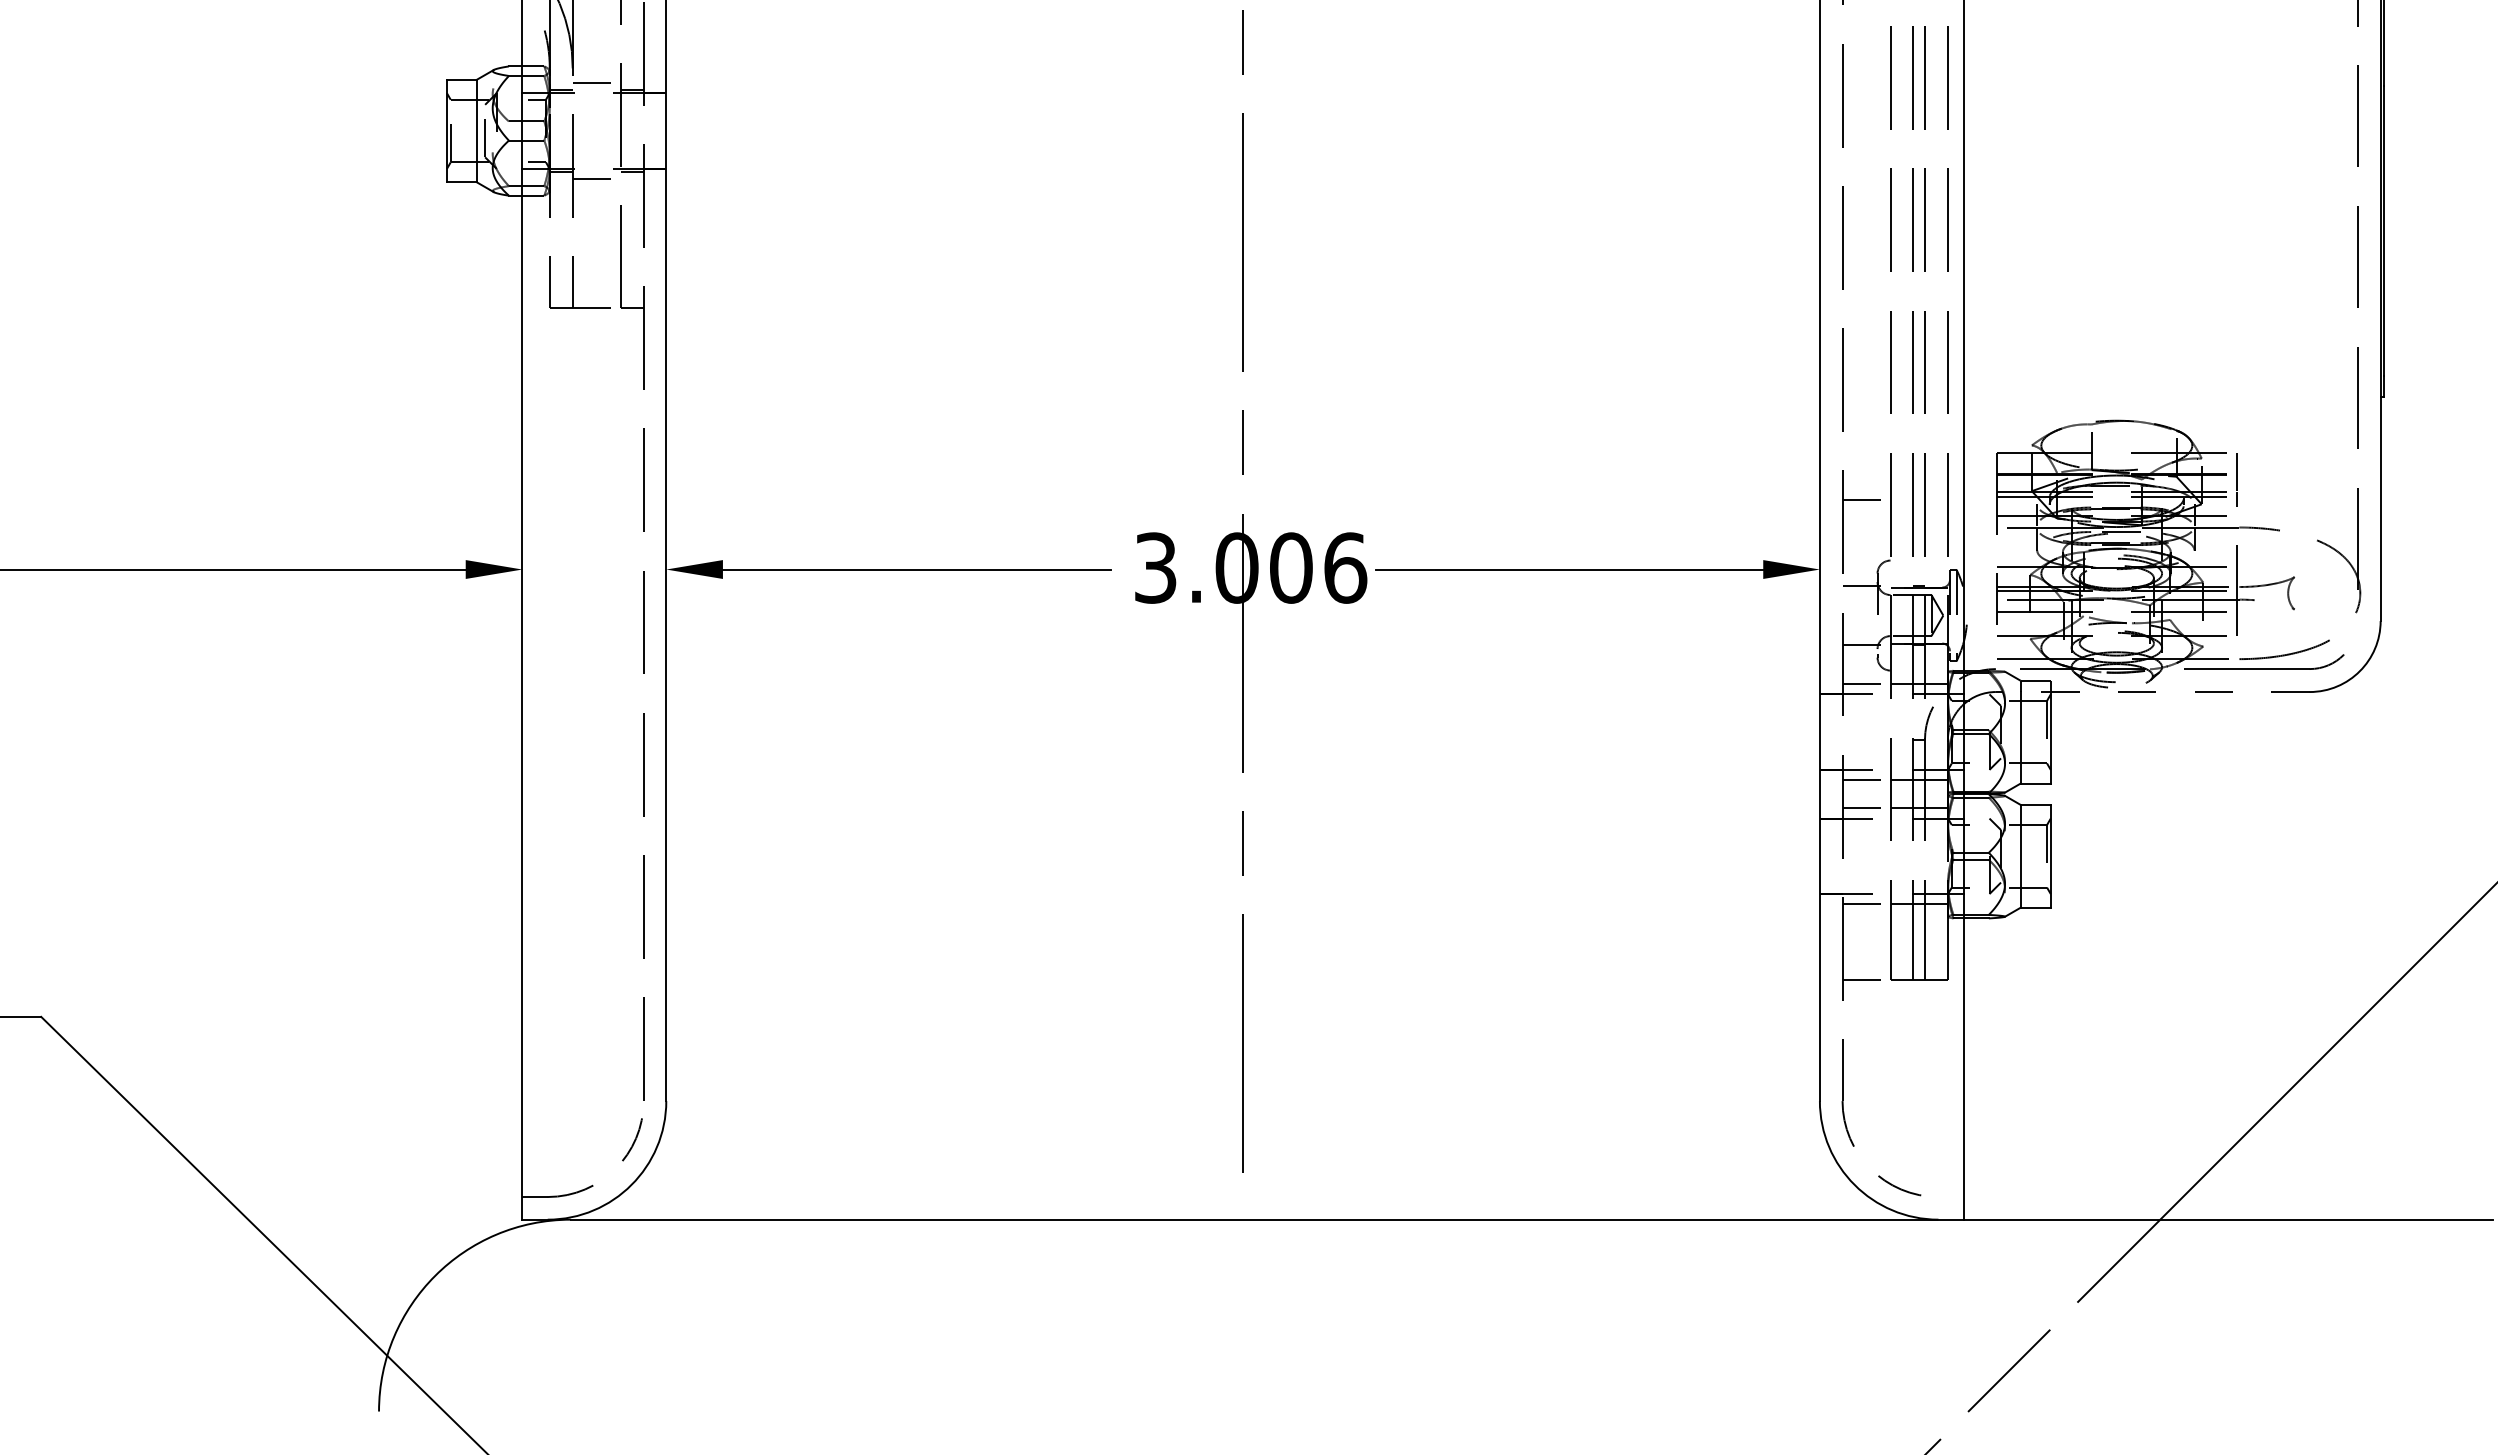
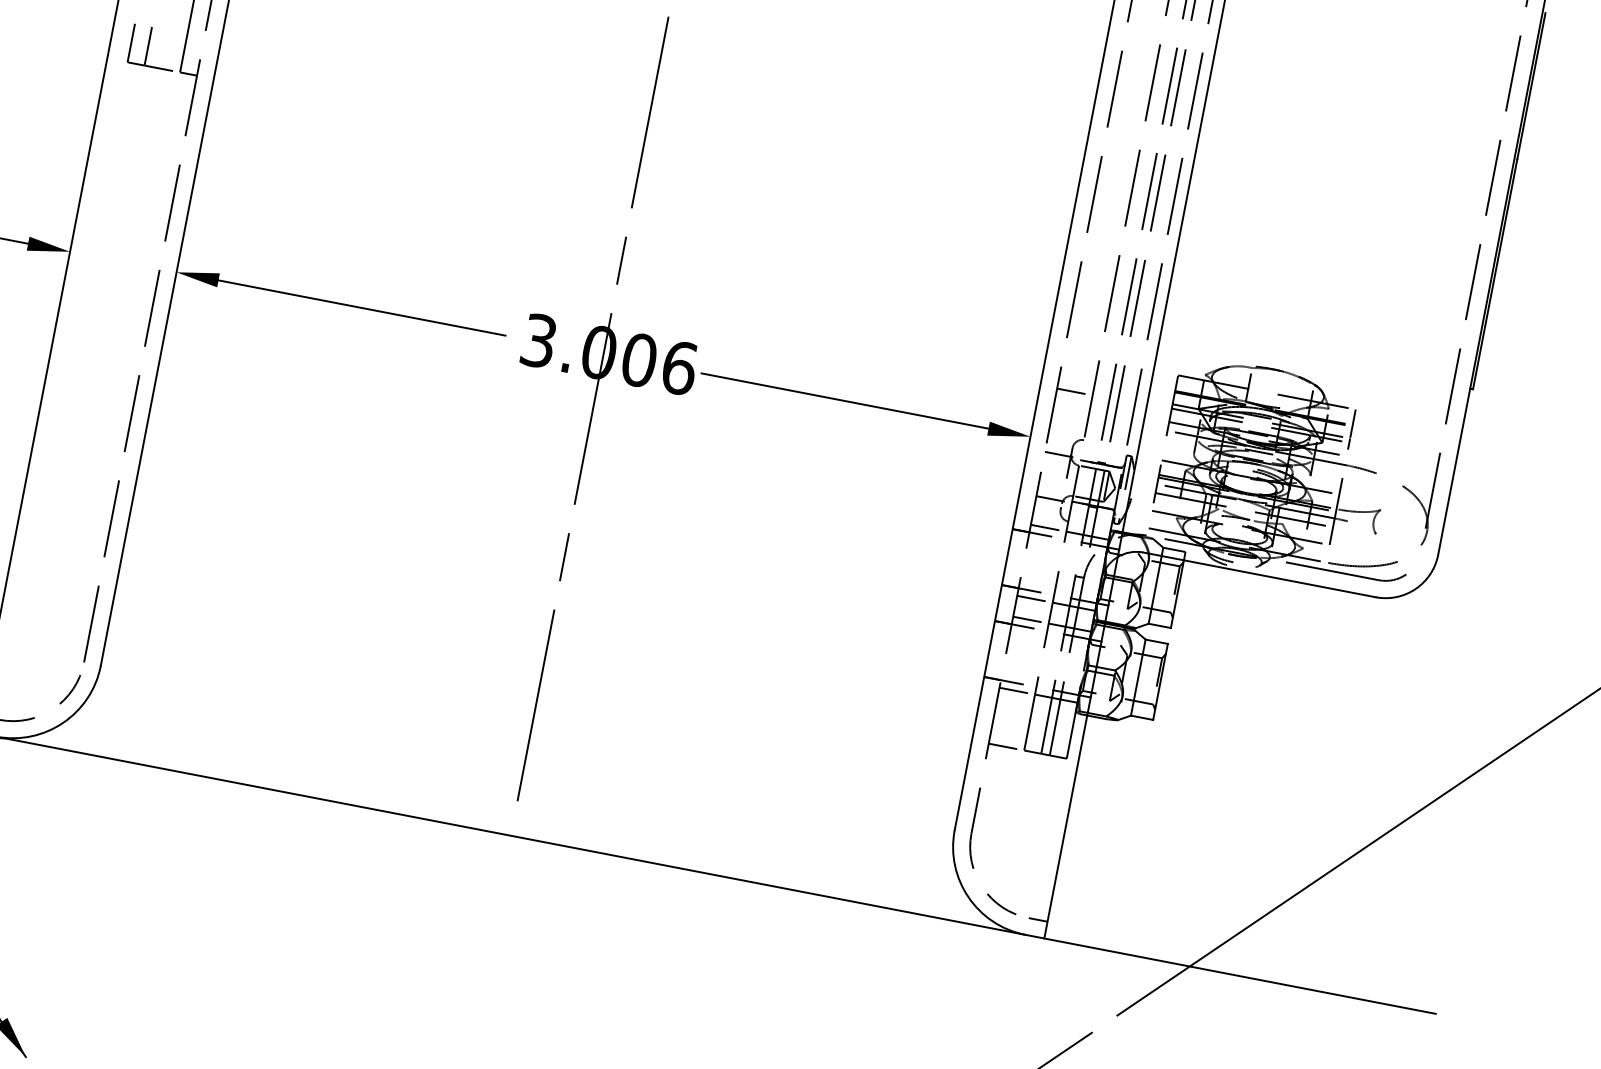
line: (2152, 692) -> (1259, 575), dashed -> solid
line: (1950, 1197) -> (1037, 920), added

